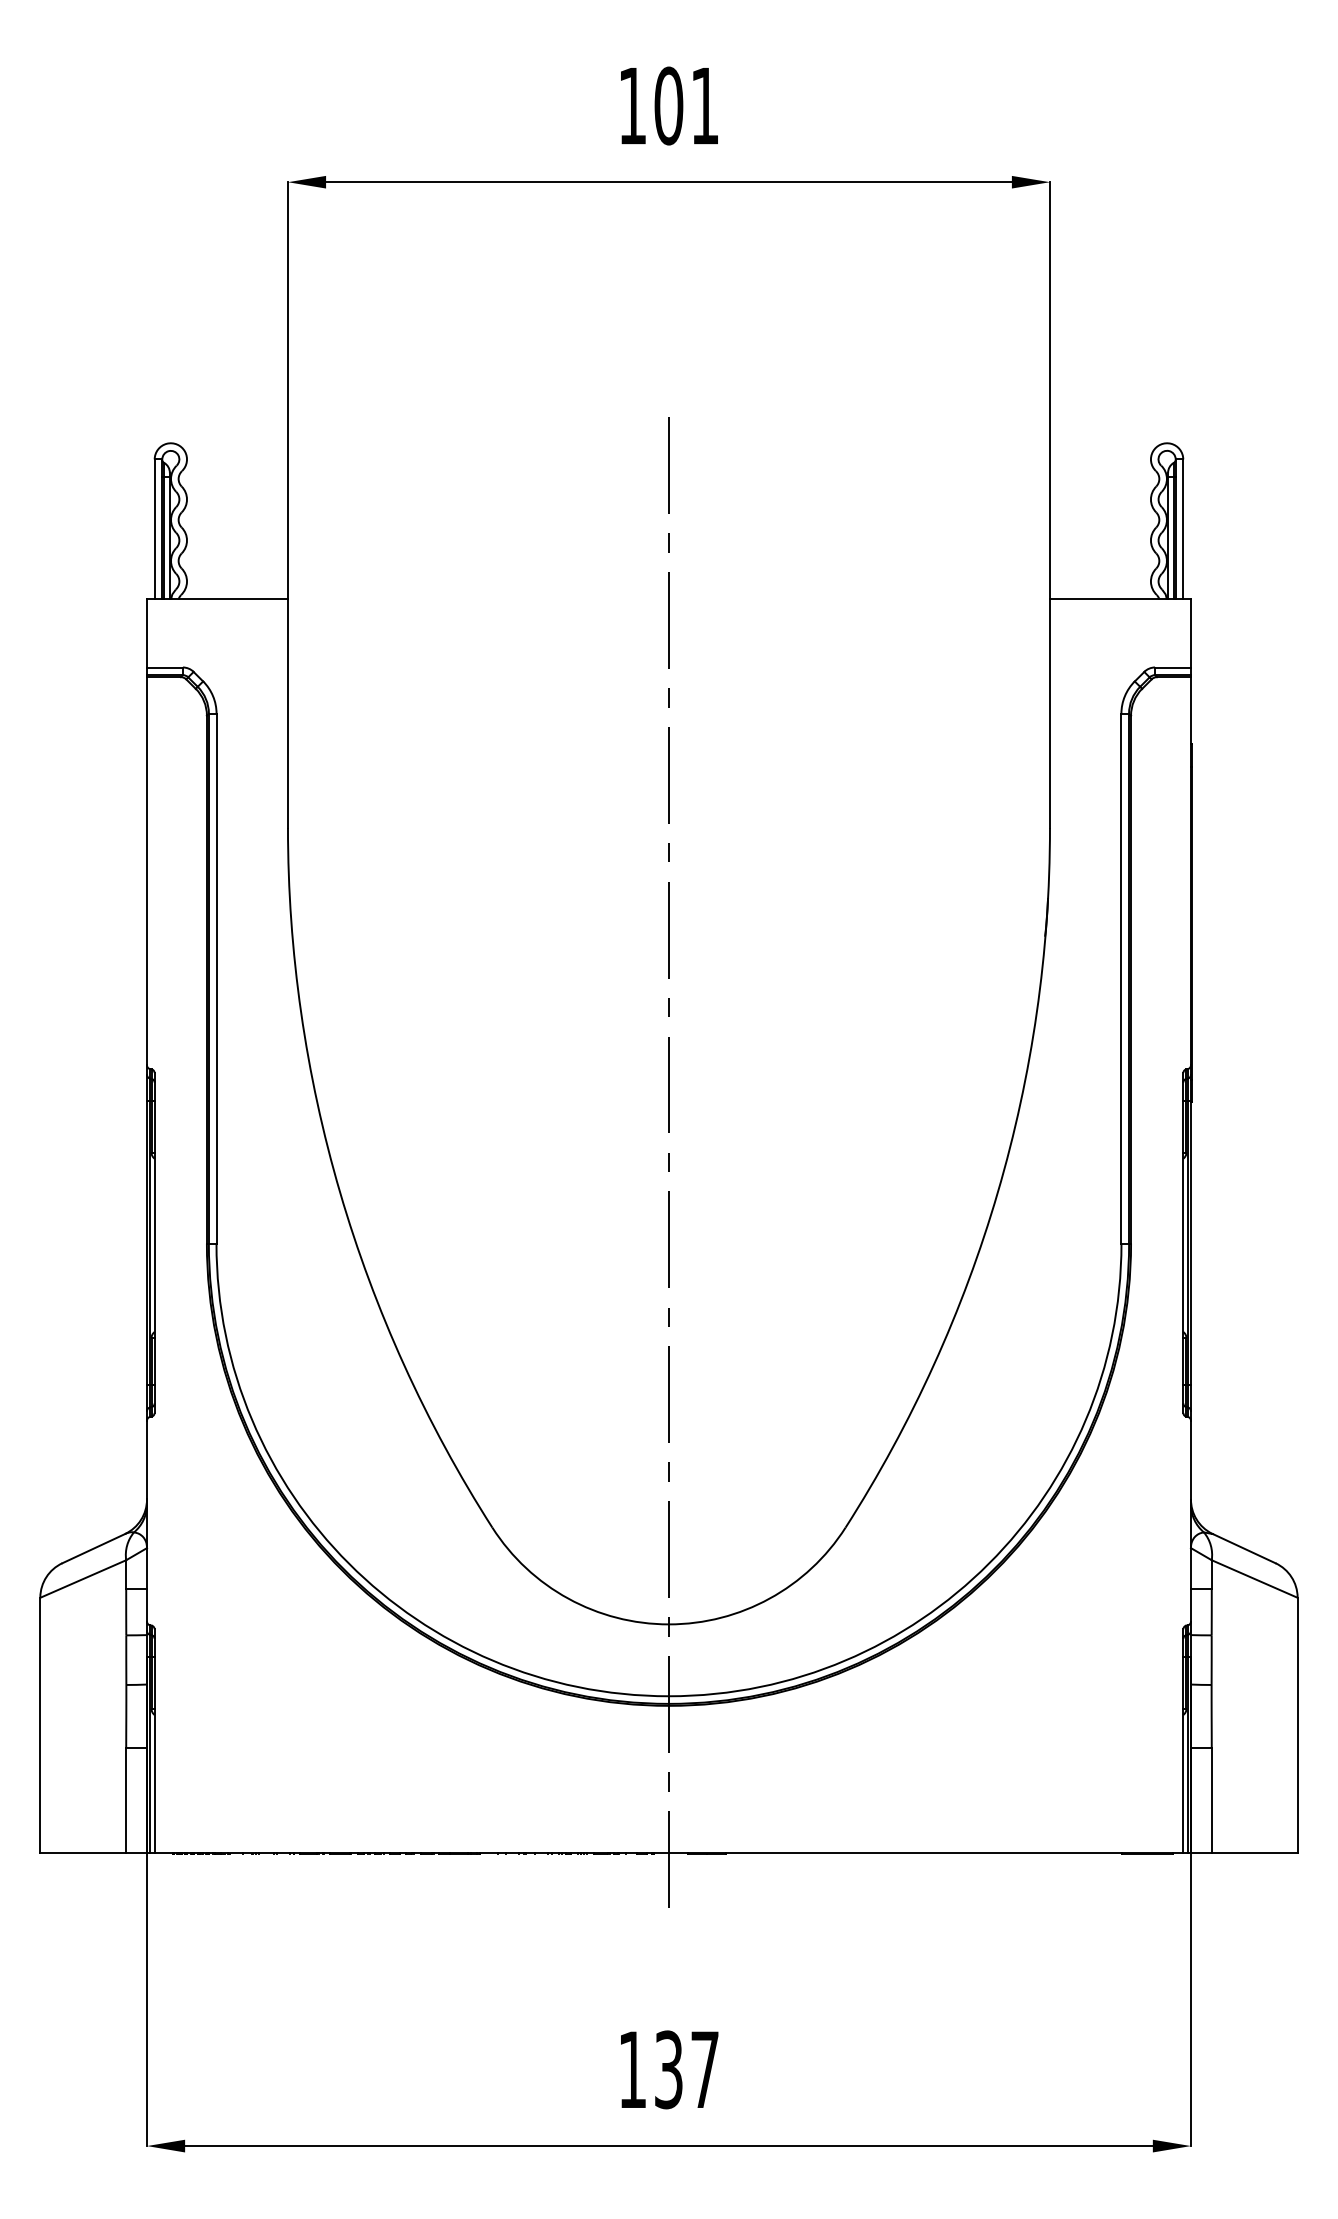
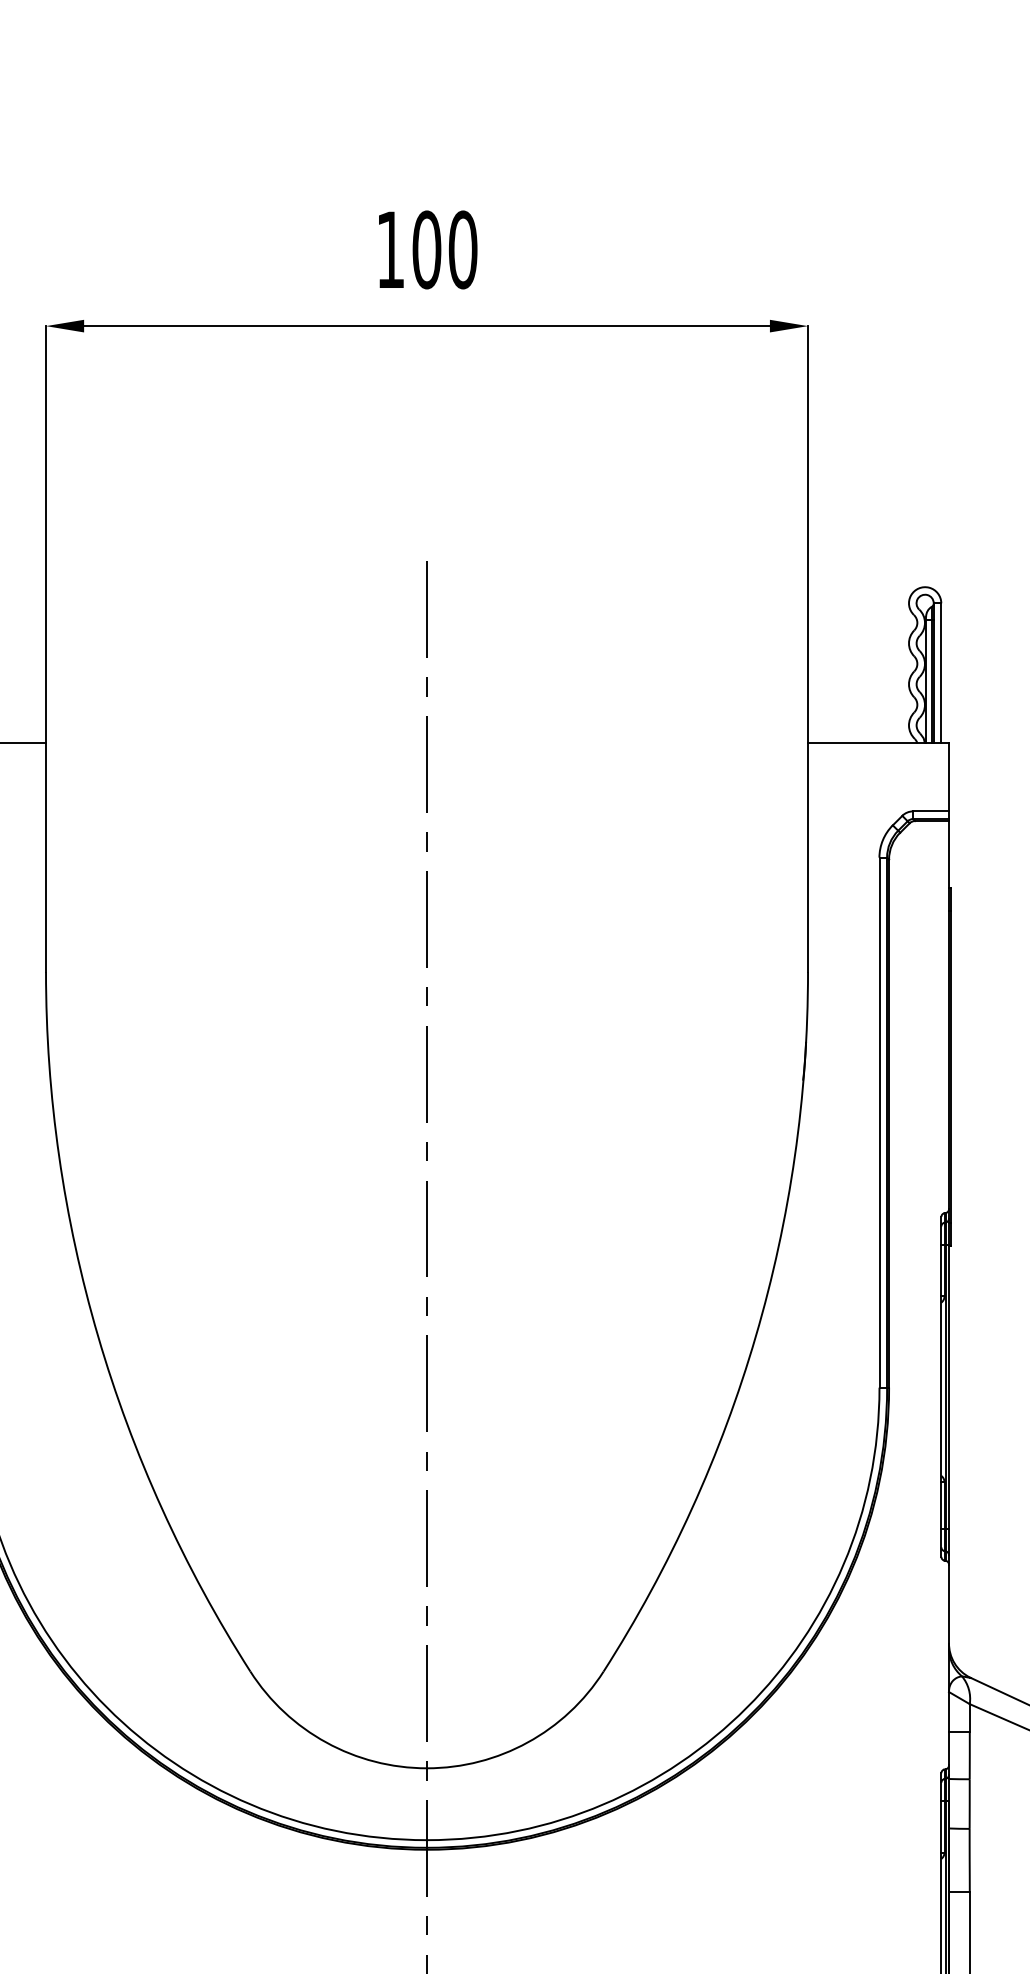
text: (704, 105) -> (462, 249), 101 -> 100

